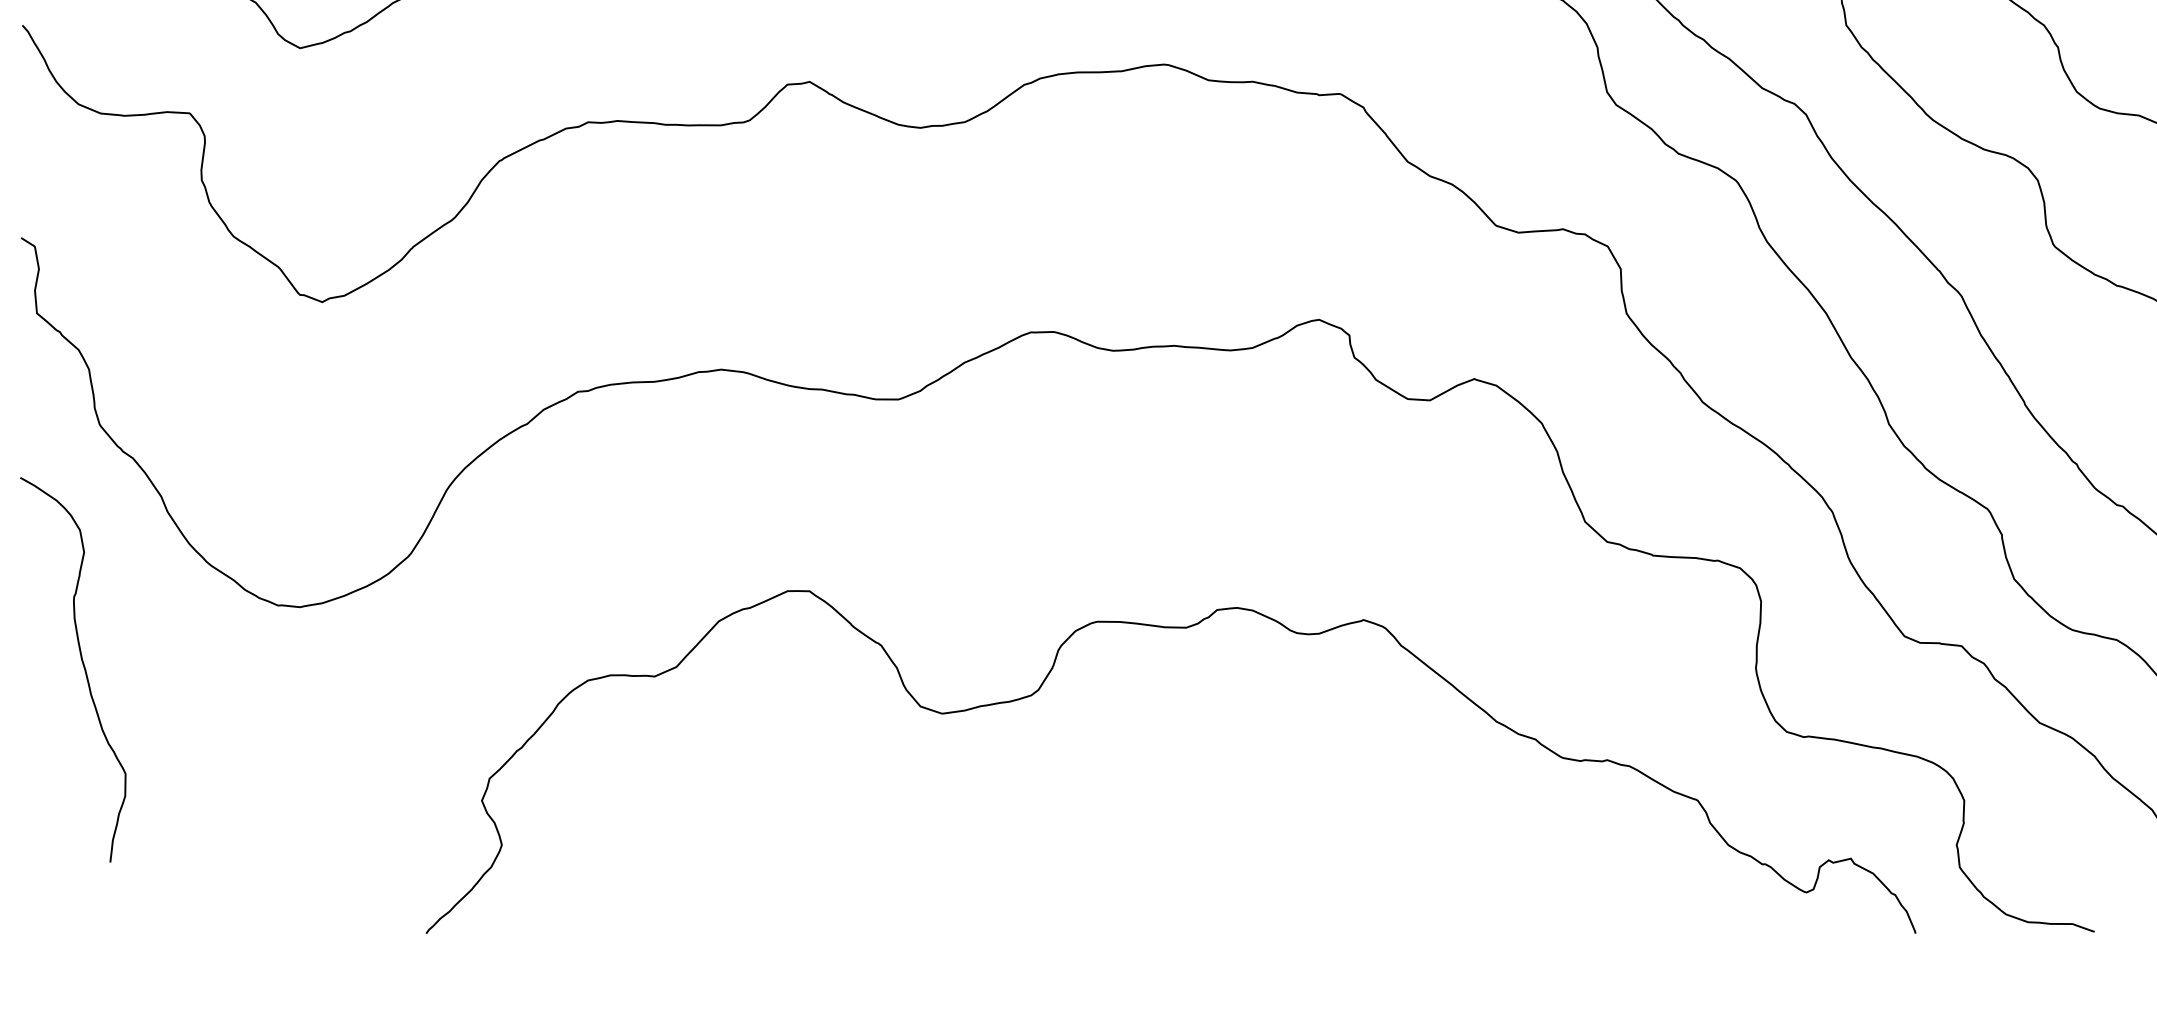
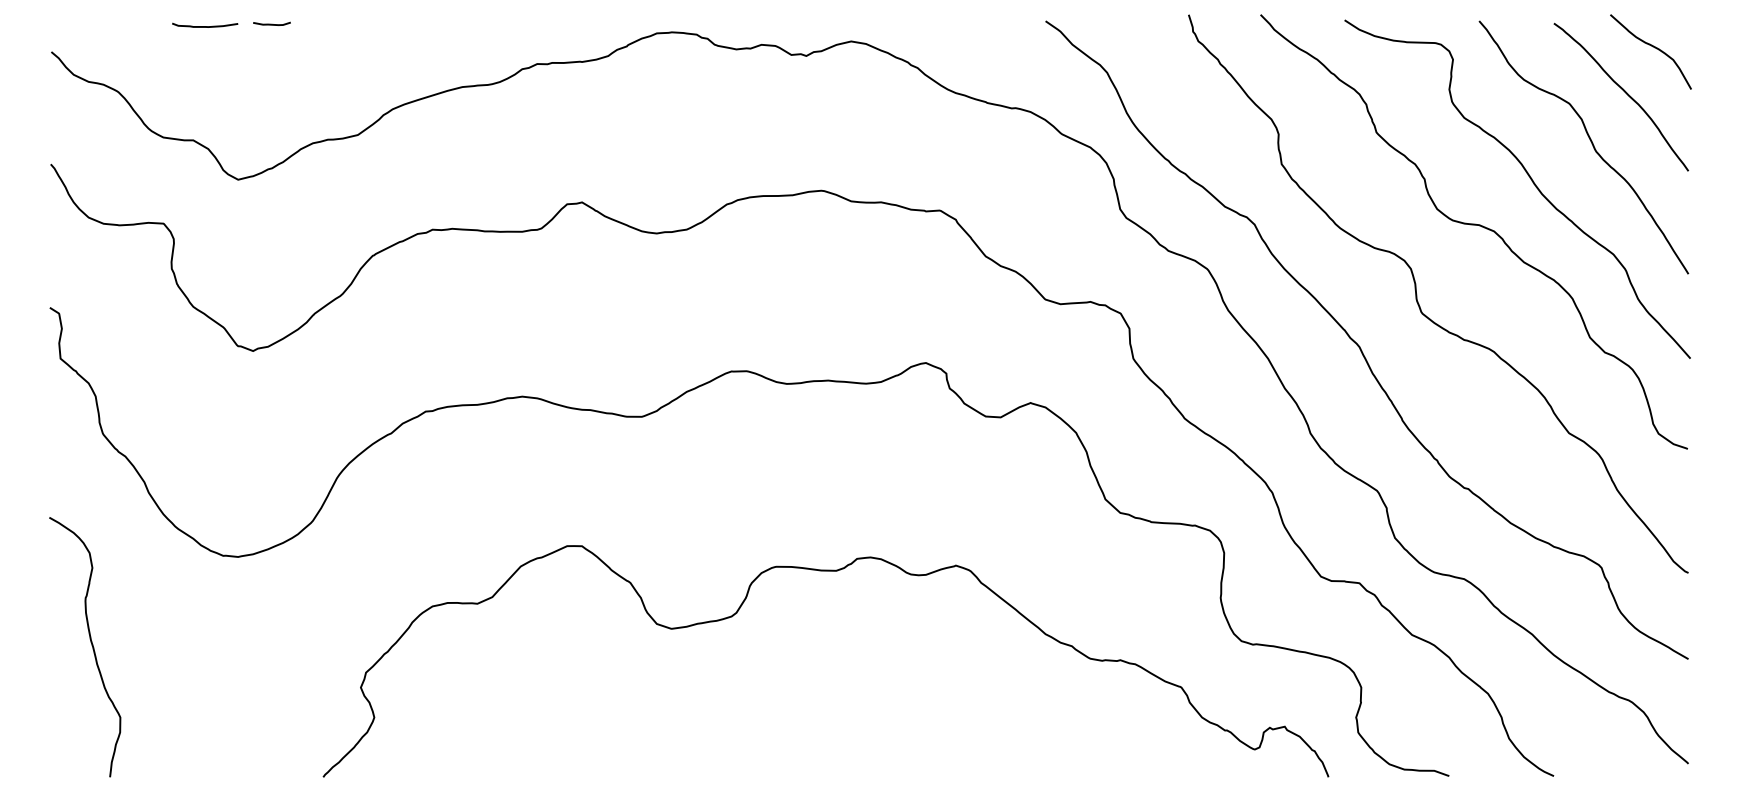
curve: (82, 667) -> (91, 645), moved

